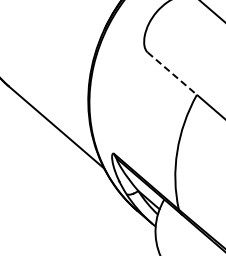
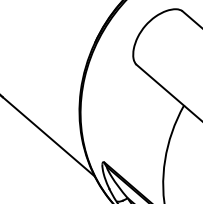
line: (172, 73) -> (160, 85), dashed -> solid

